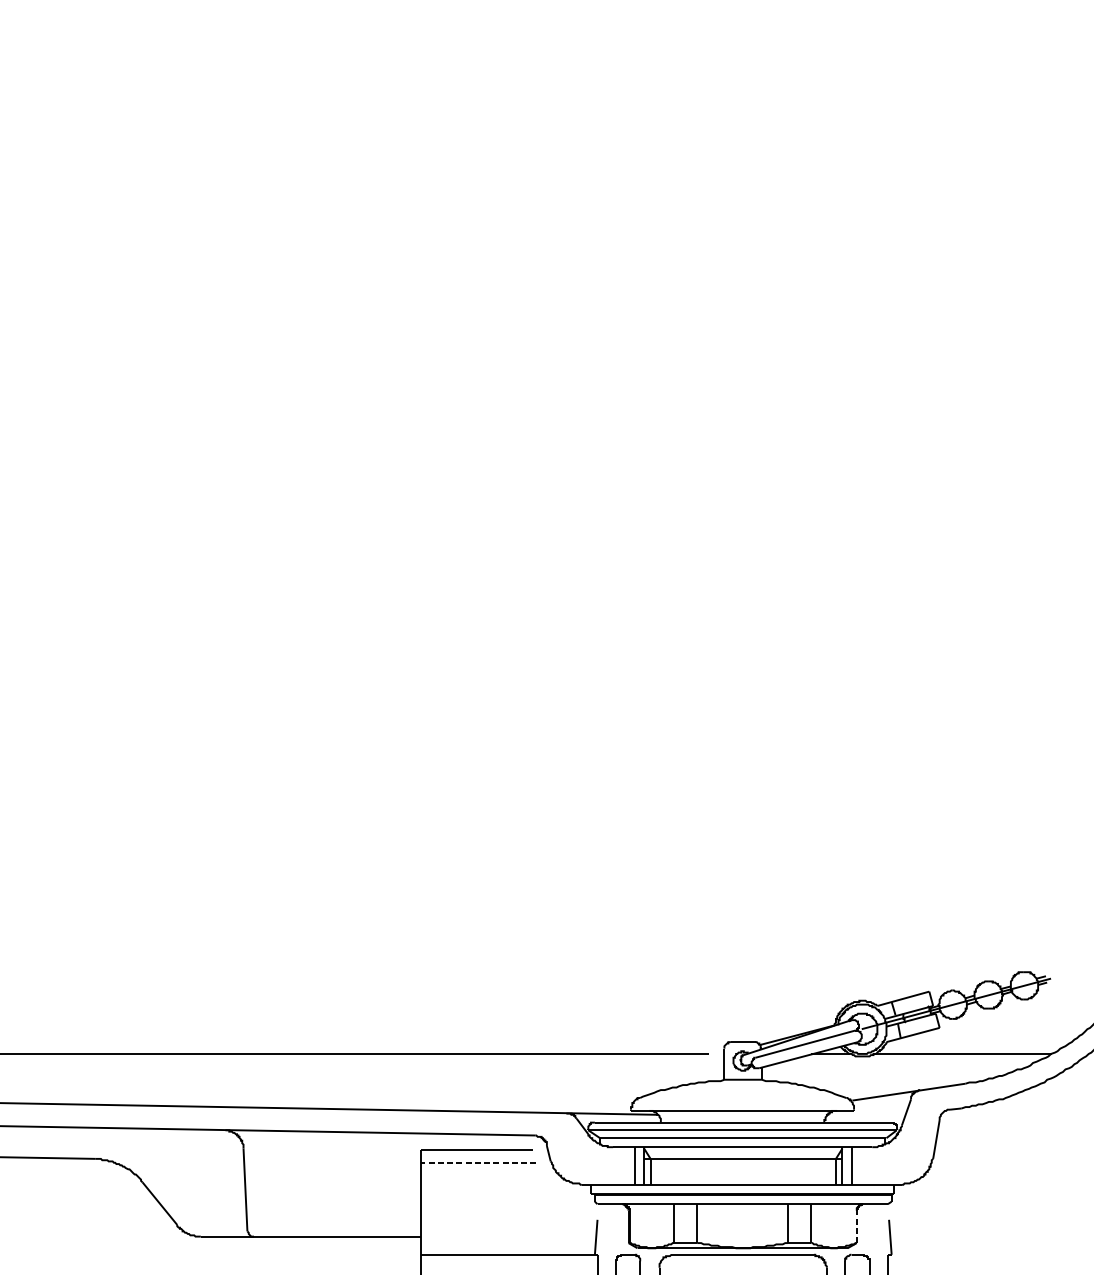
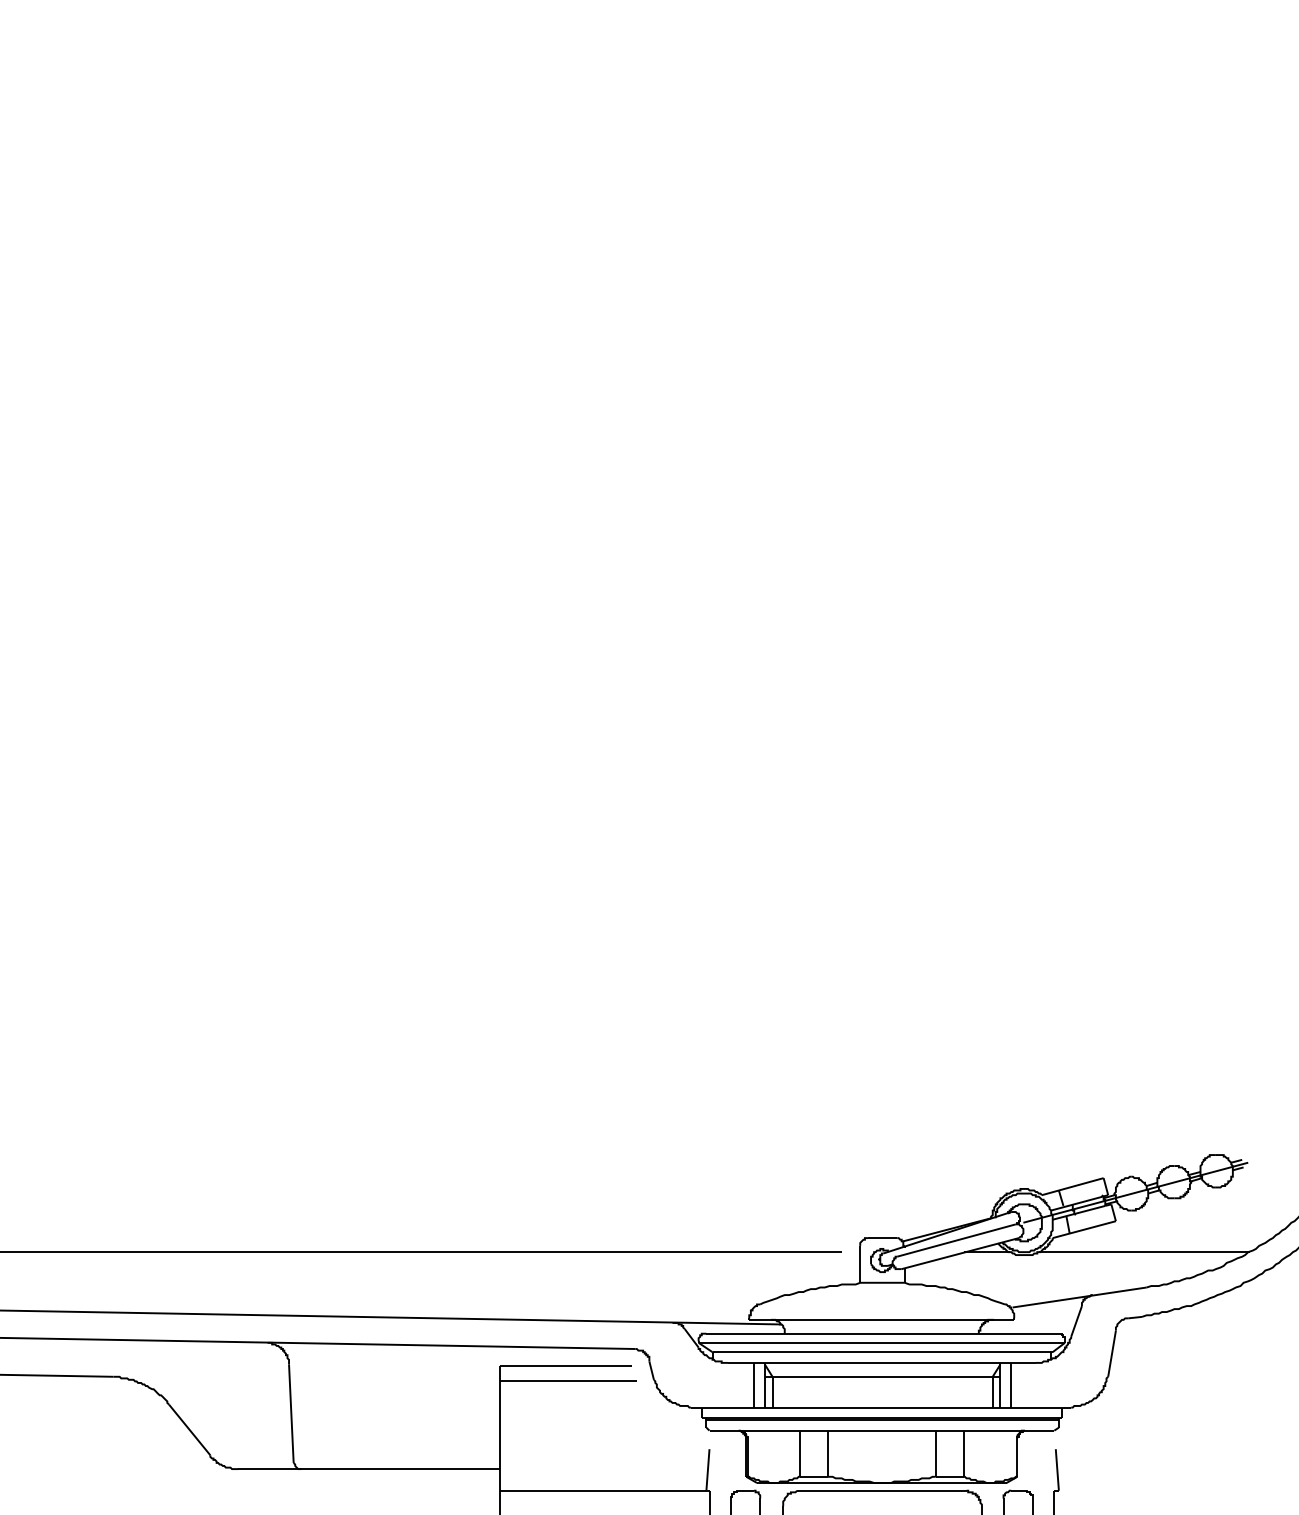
line: (477, 1162) -> (567, 1381), dashed -> solid
line: (856, 1226) -> (1017, 1457), dashed -> solid

